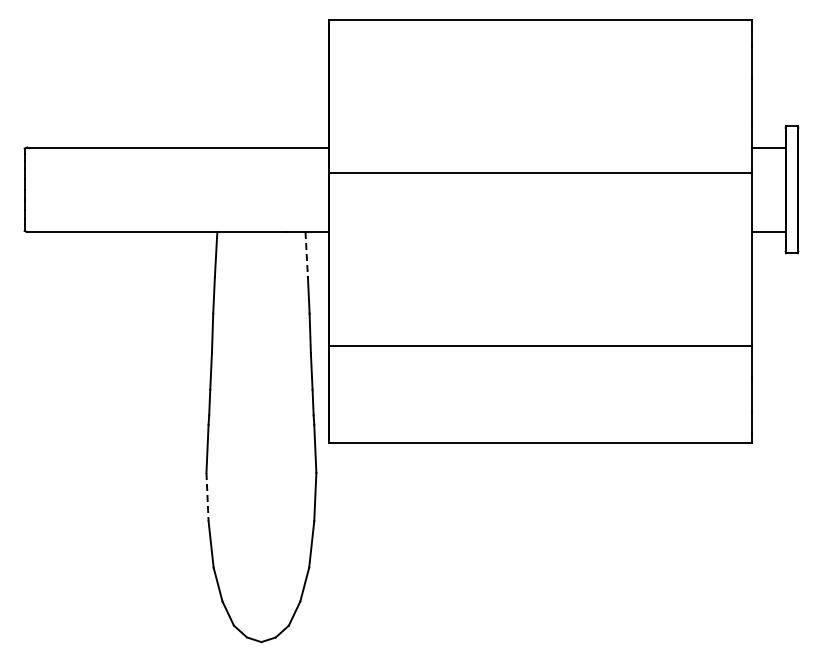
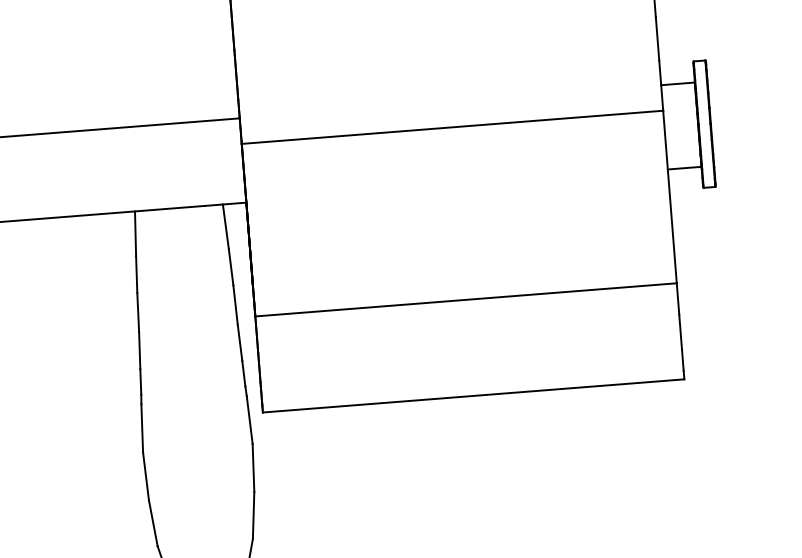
line: (306, 254) -> (225, 226), dashed -> solid
line: (207, 497) -> (146, 476), dashed -> solid

